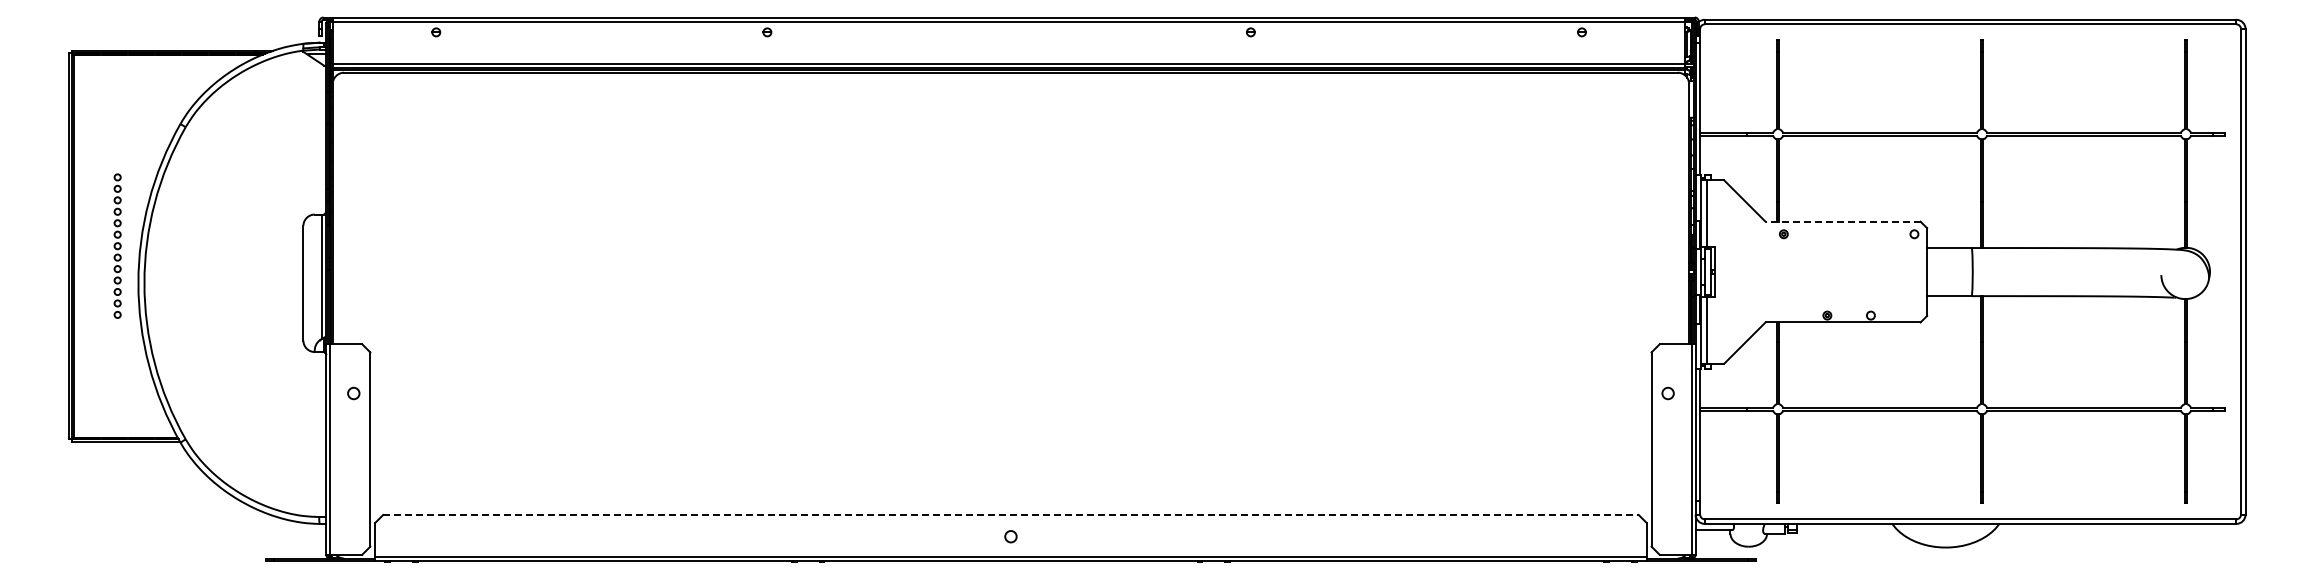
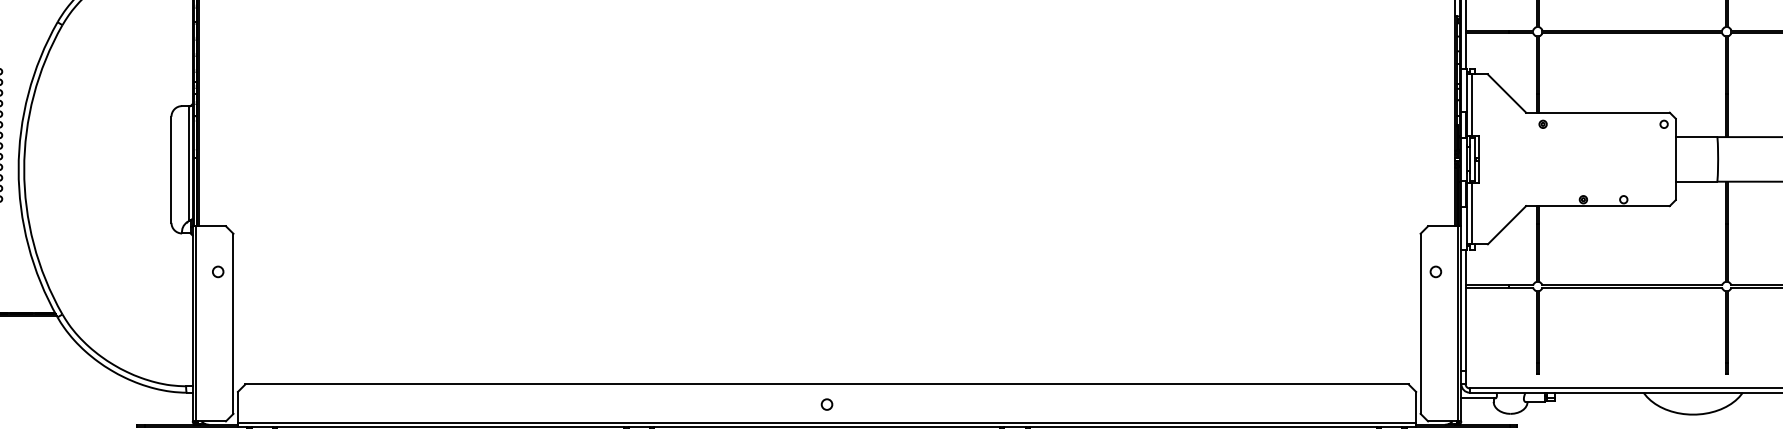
line: (1843, 221) -> (1598, 112), dashed -> solid
line: (1010, 514) -> (826, 384), dashed -> solid

